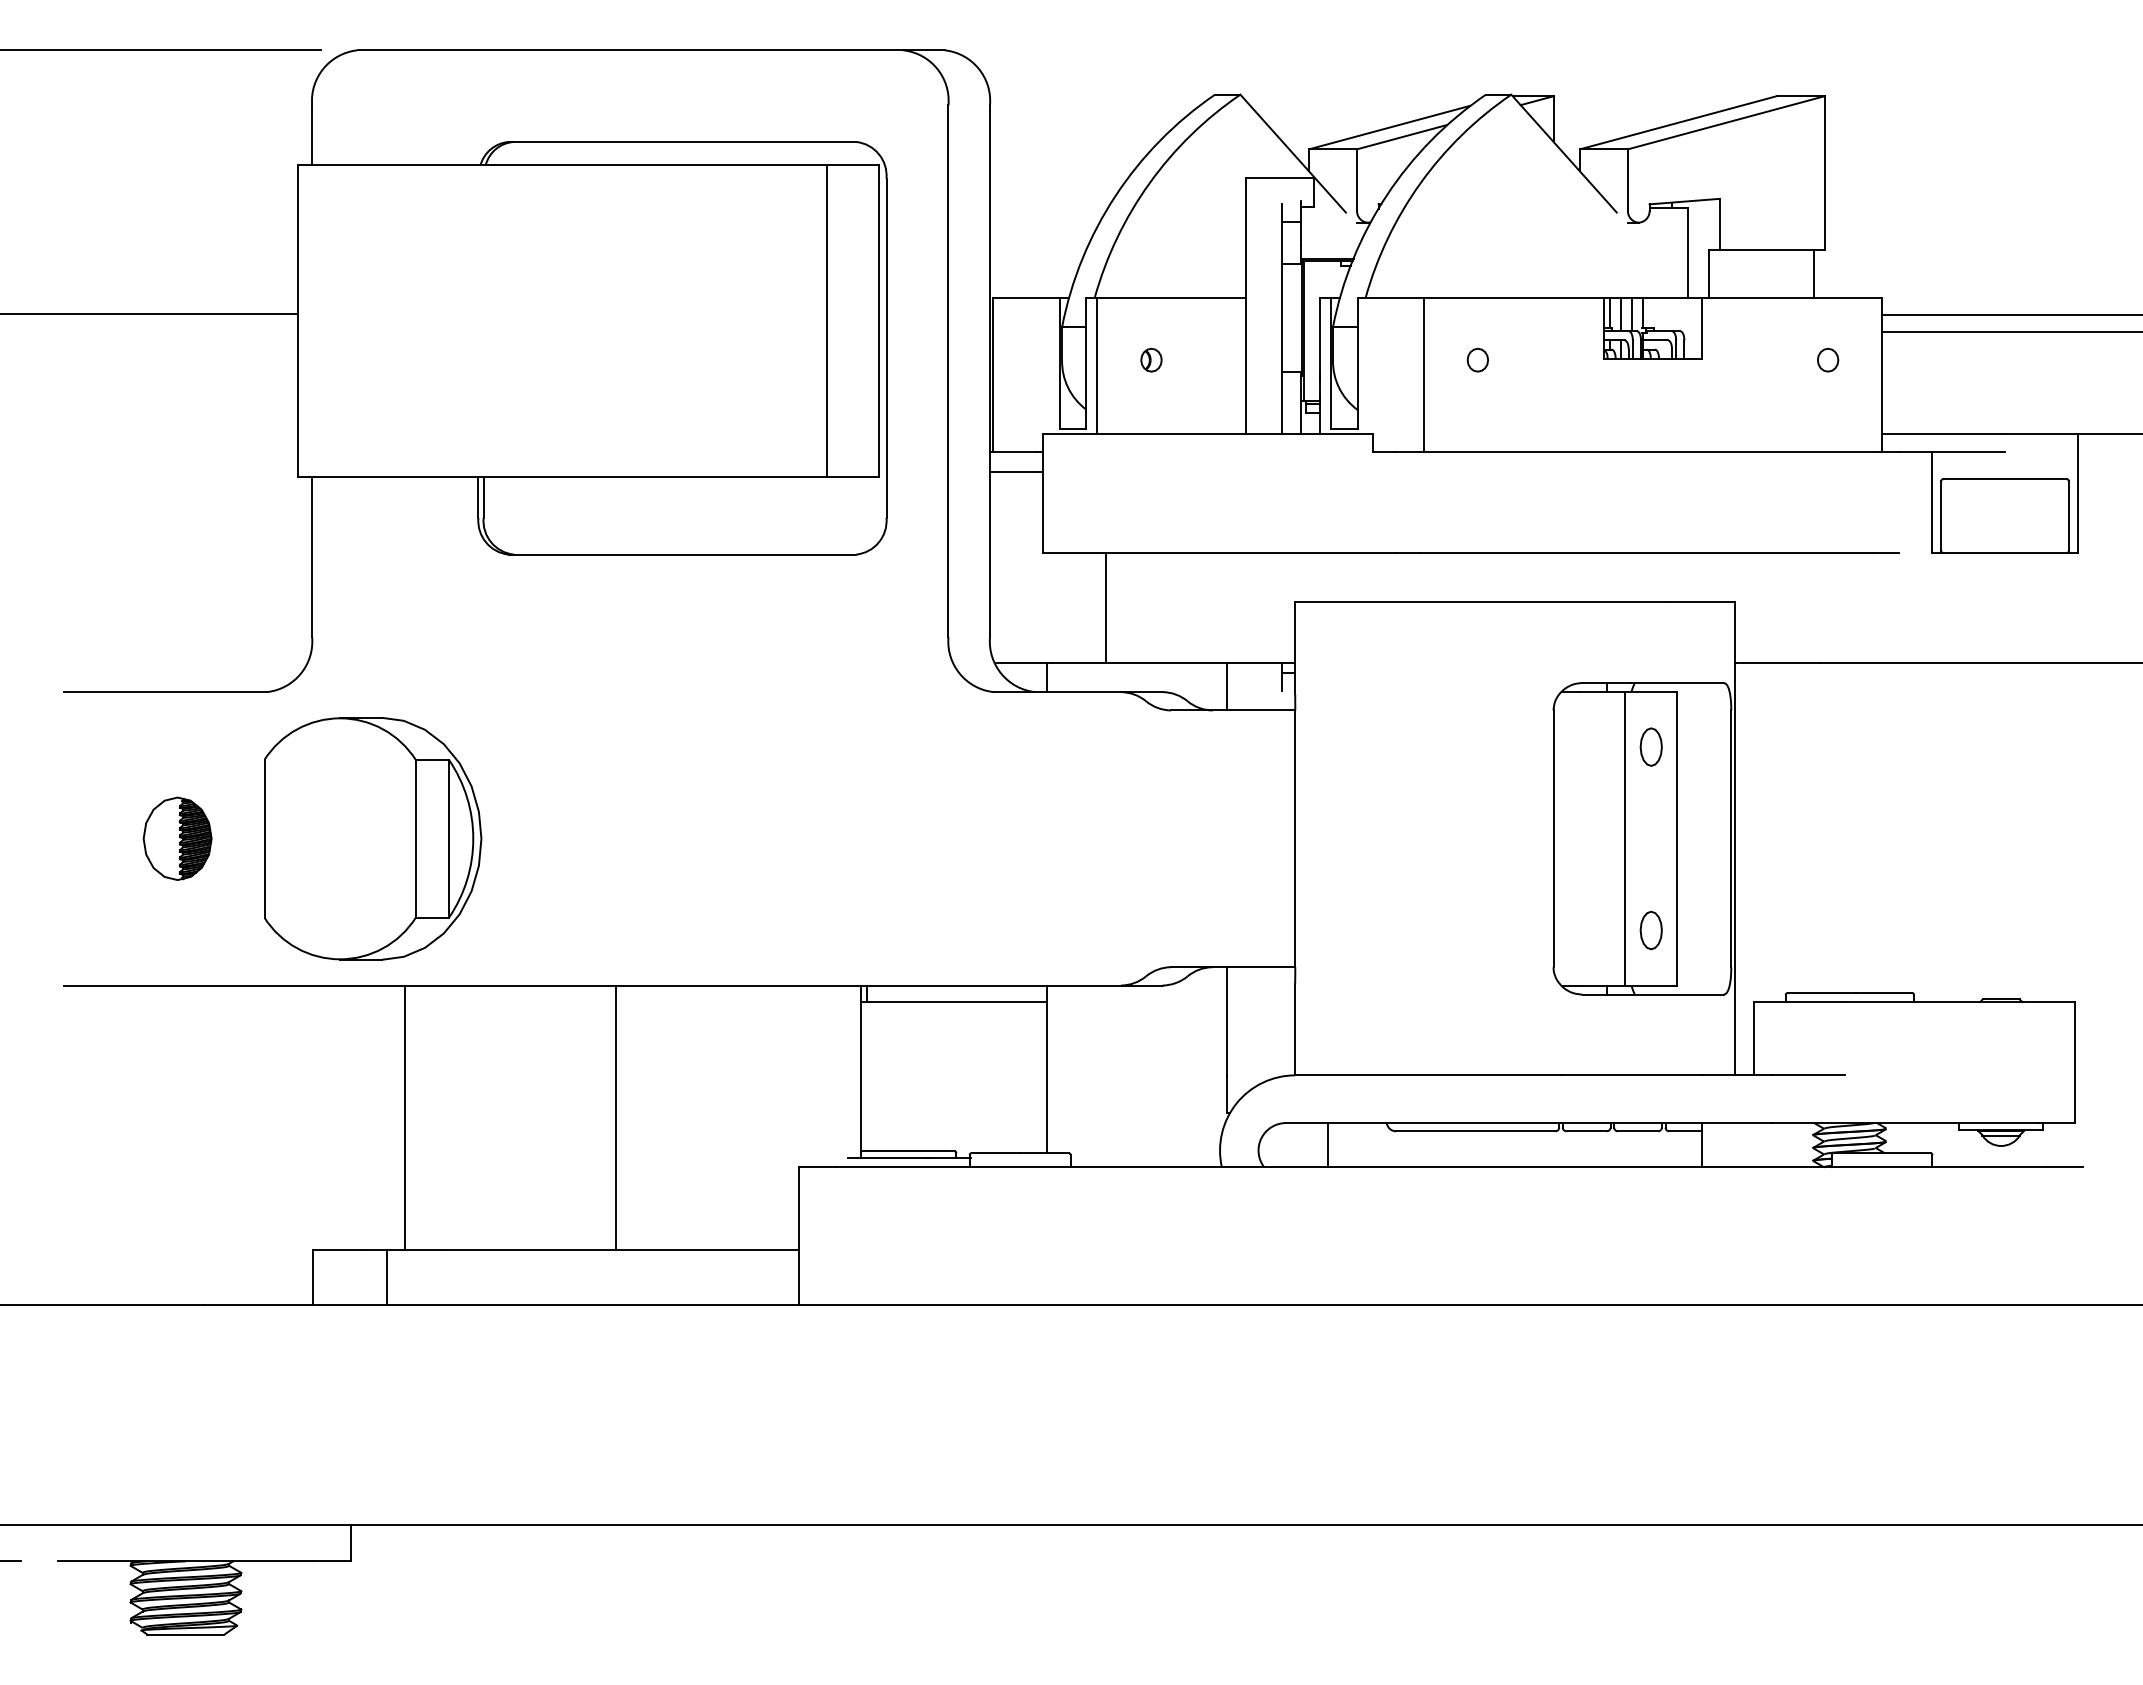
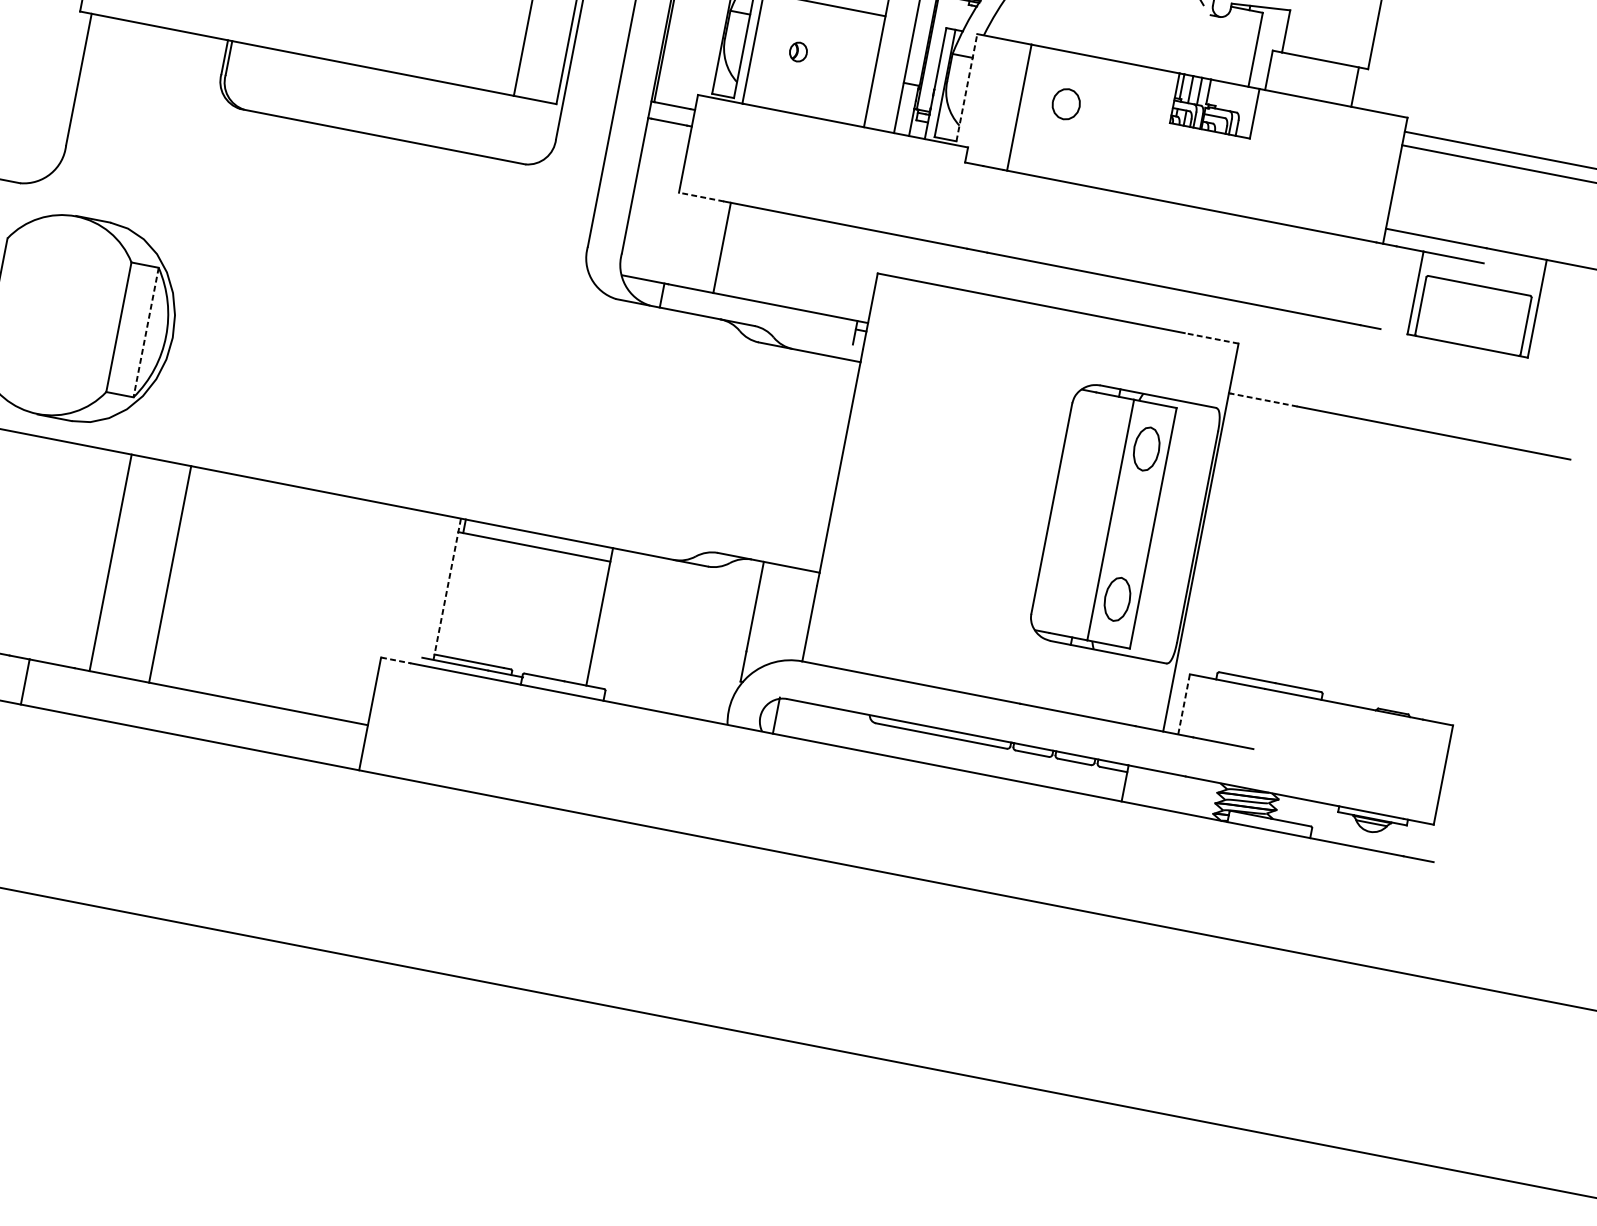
part: (1477, 359) -> (1065, 103), size x1.6
part: (1828, 359) -> (1353, 159), removed
line: (1357, 363) -> (966, 87), solid -> dashed
line: (1070, 552) -> (701, 196), solid -> dashed
line: (1702, 602) -> (1211, 338), solid -> dashed
line: (1778, 662) -> (1264, 399), solid -> dashed
line: (1227, 686) -> (808, 331), removed
part: (1650, 746) -> (1146, 448), size x1.4
line: (448, 839) -> (145, 333), solid -> dashed
part: (1650, 930) -> (1116, 599), size x1.4
line: (1753, 1038) -> (1183, 704), solid -> dashed
line: (861, 1071) -> (447, 589), solid -> dashed
line: (404, 1117) -> (110, 562), moved
line: (616, 1117) -> (170, 574), moved
line: (1328, 1145) -> (776, 716), moved
line: (818, 1167) -> (396, 660), solid -> dashed

